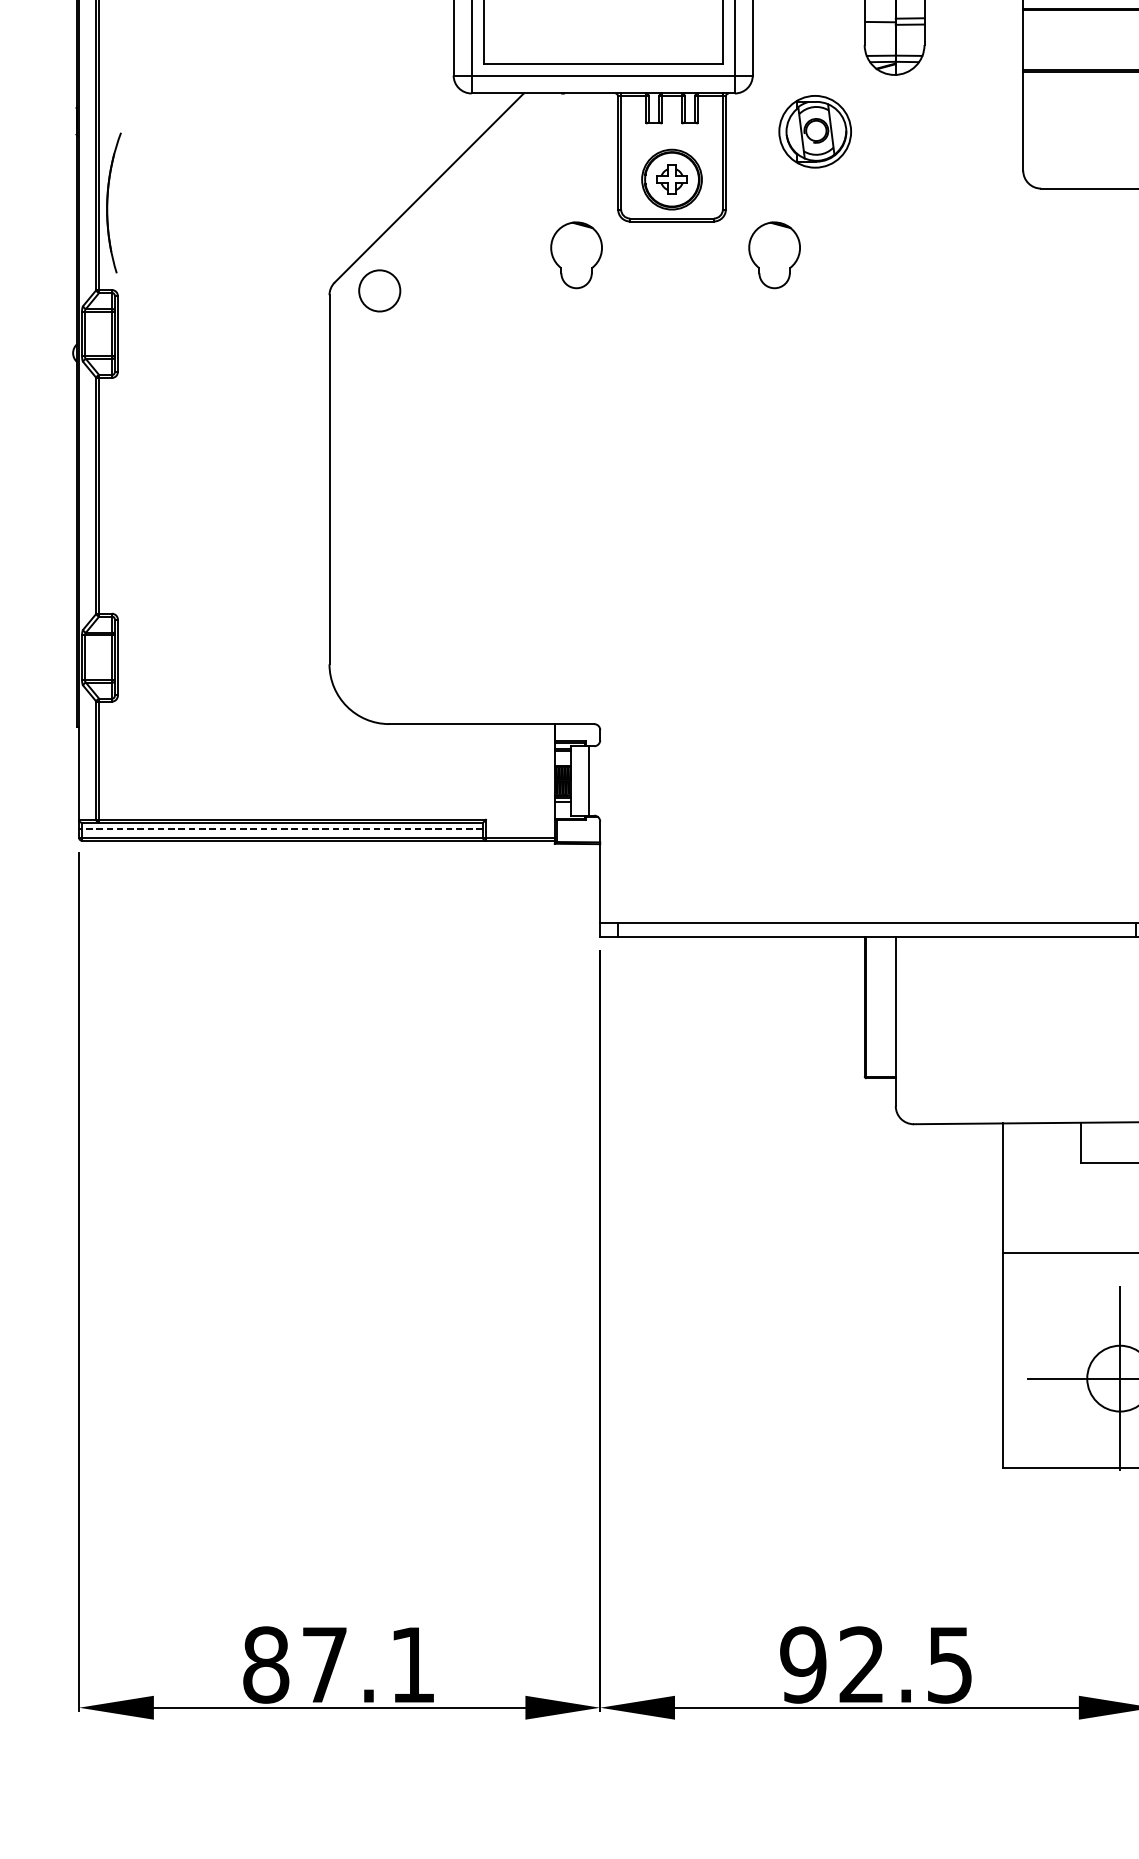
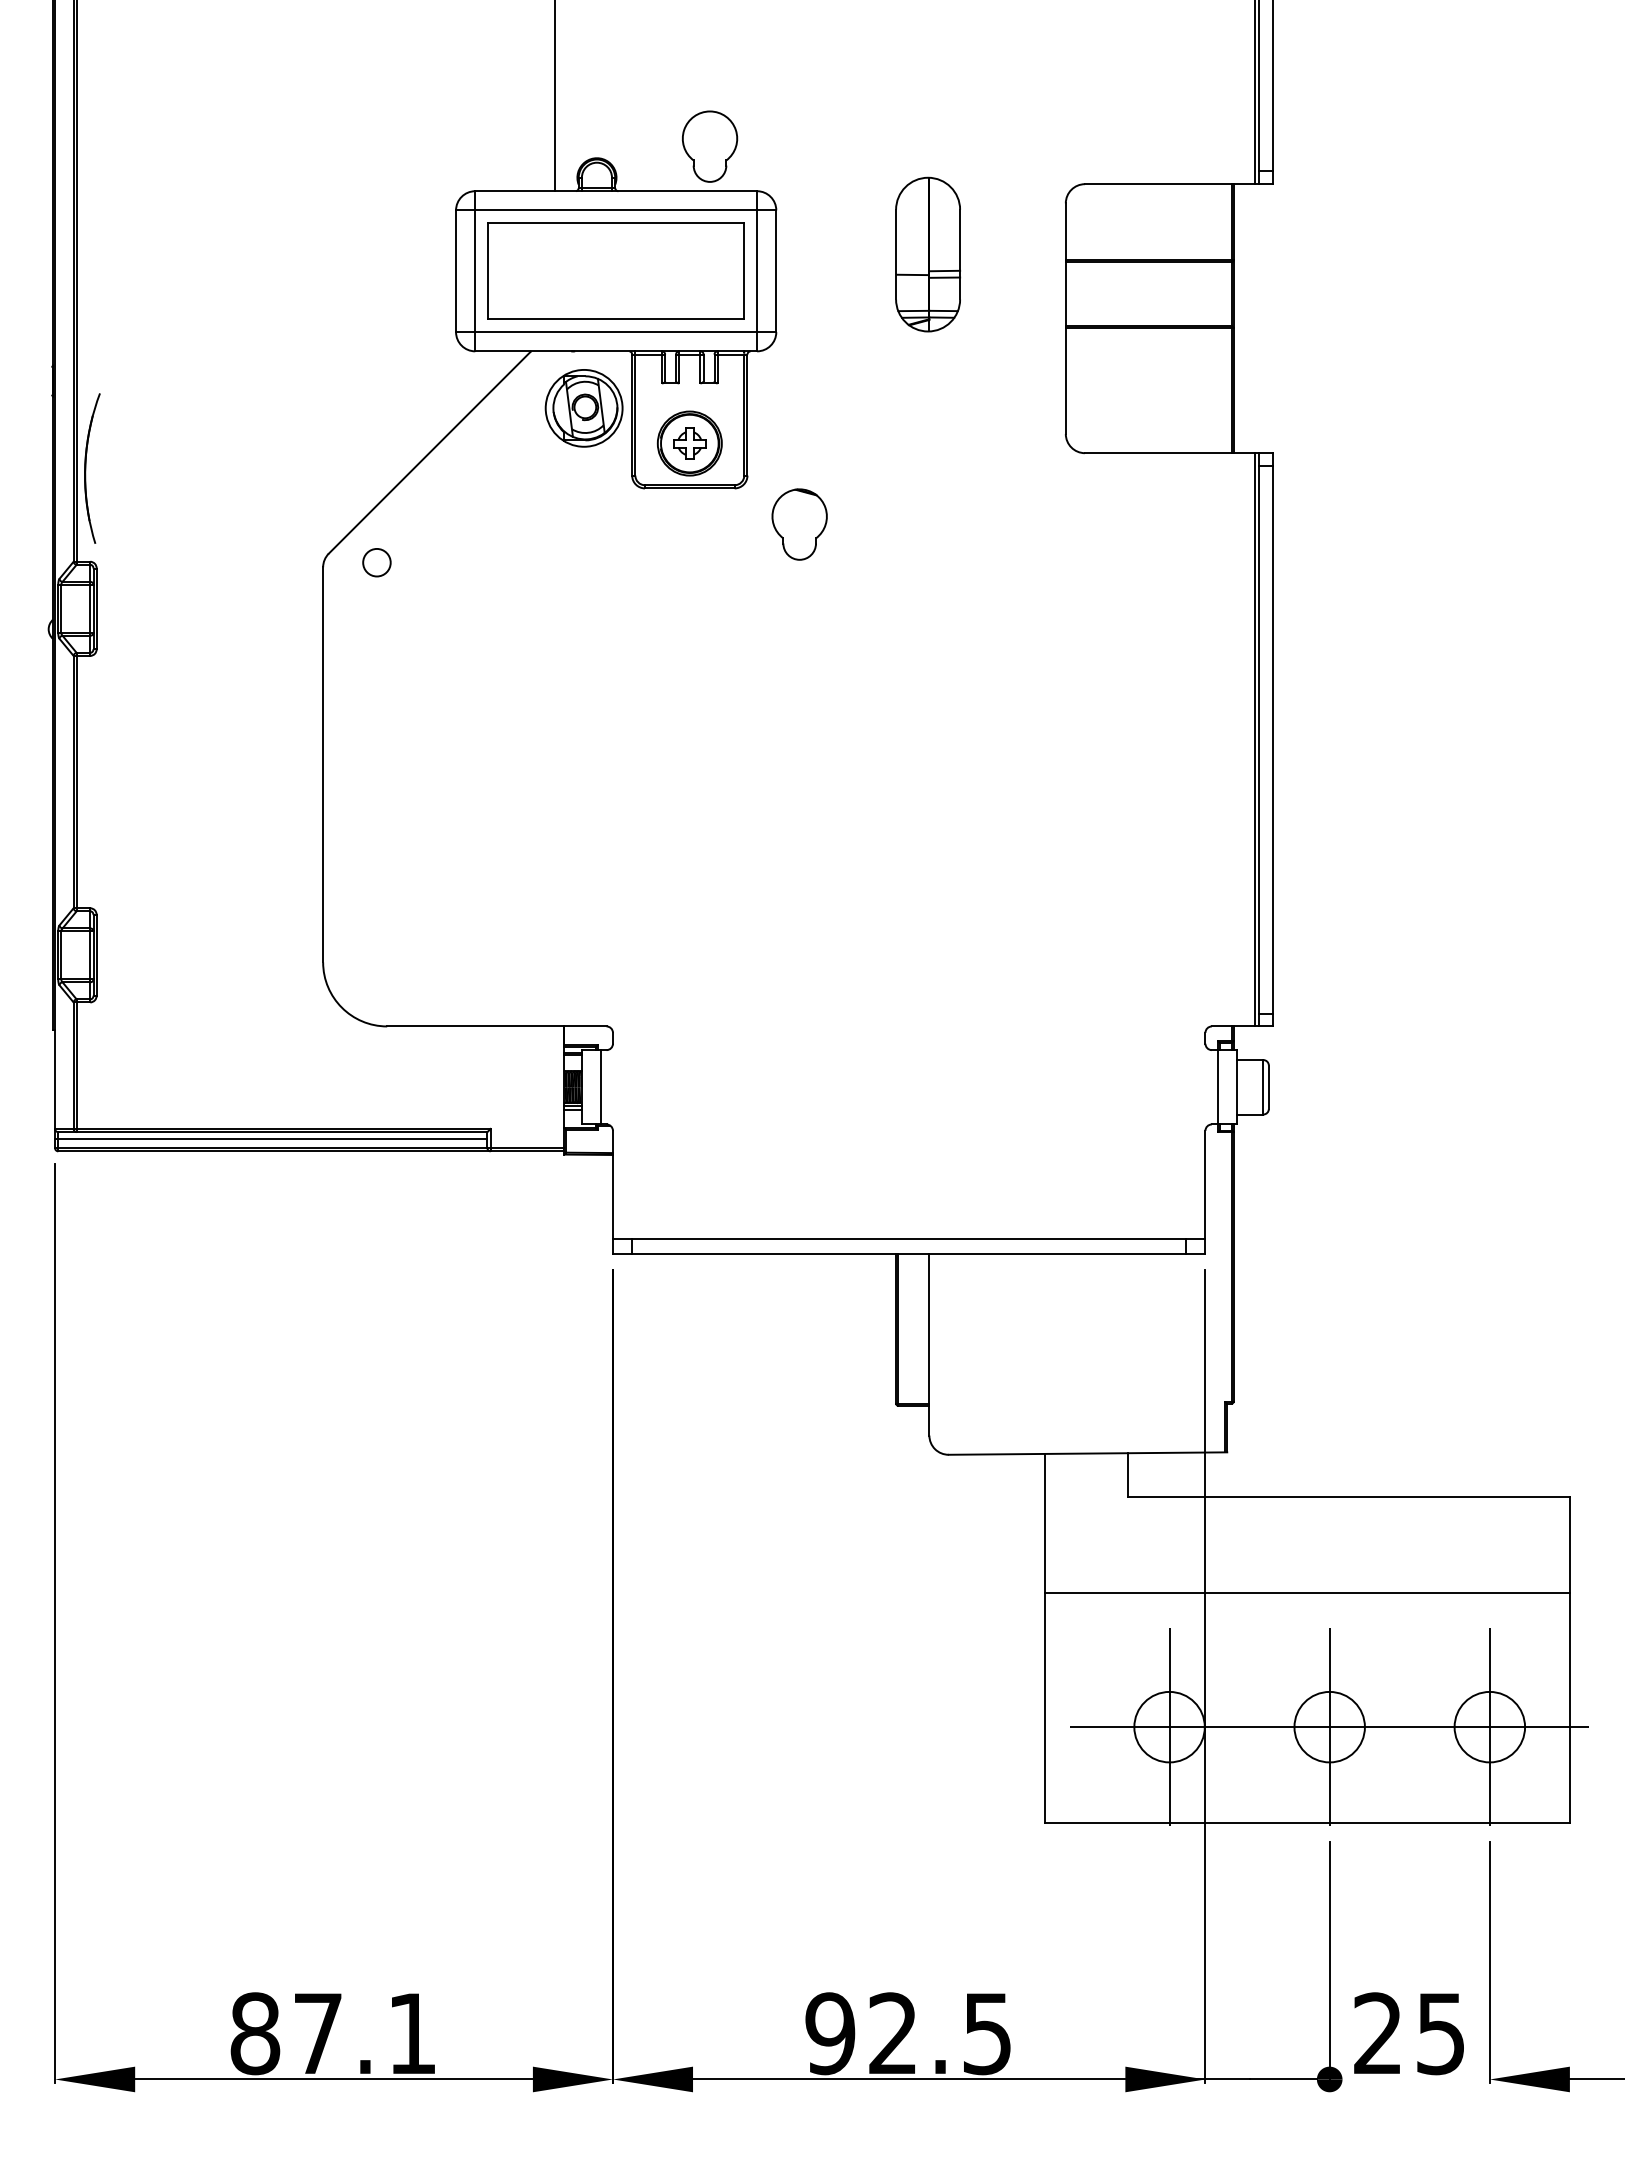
part: (814, 131) -> (583, 408), moved
part: (576, 255) -> (587, 524), removed
circle: (379, 290) -> (376, 562), size x0.62
line: (280, 828) -> (270, 1138), dashed -> solid

